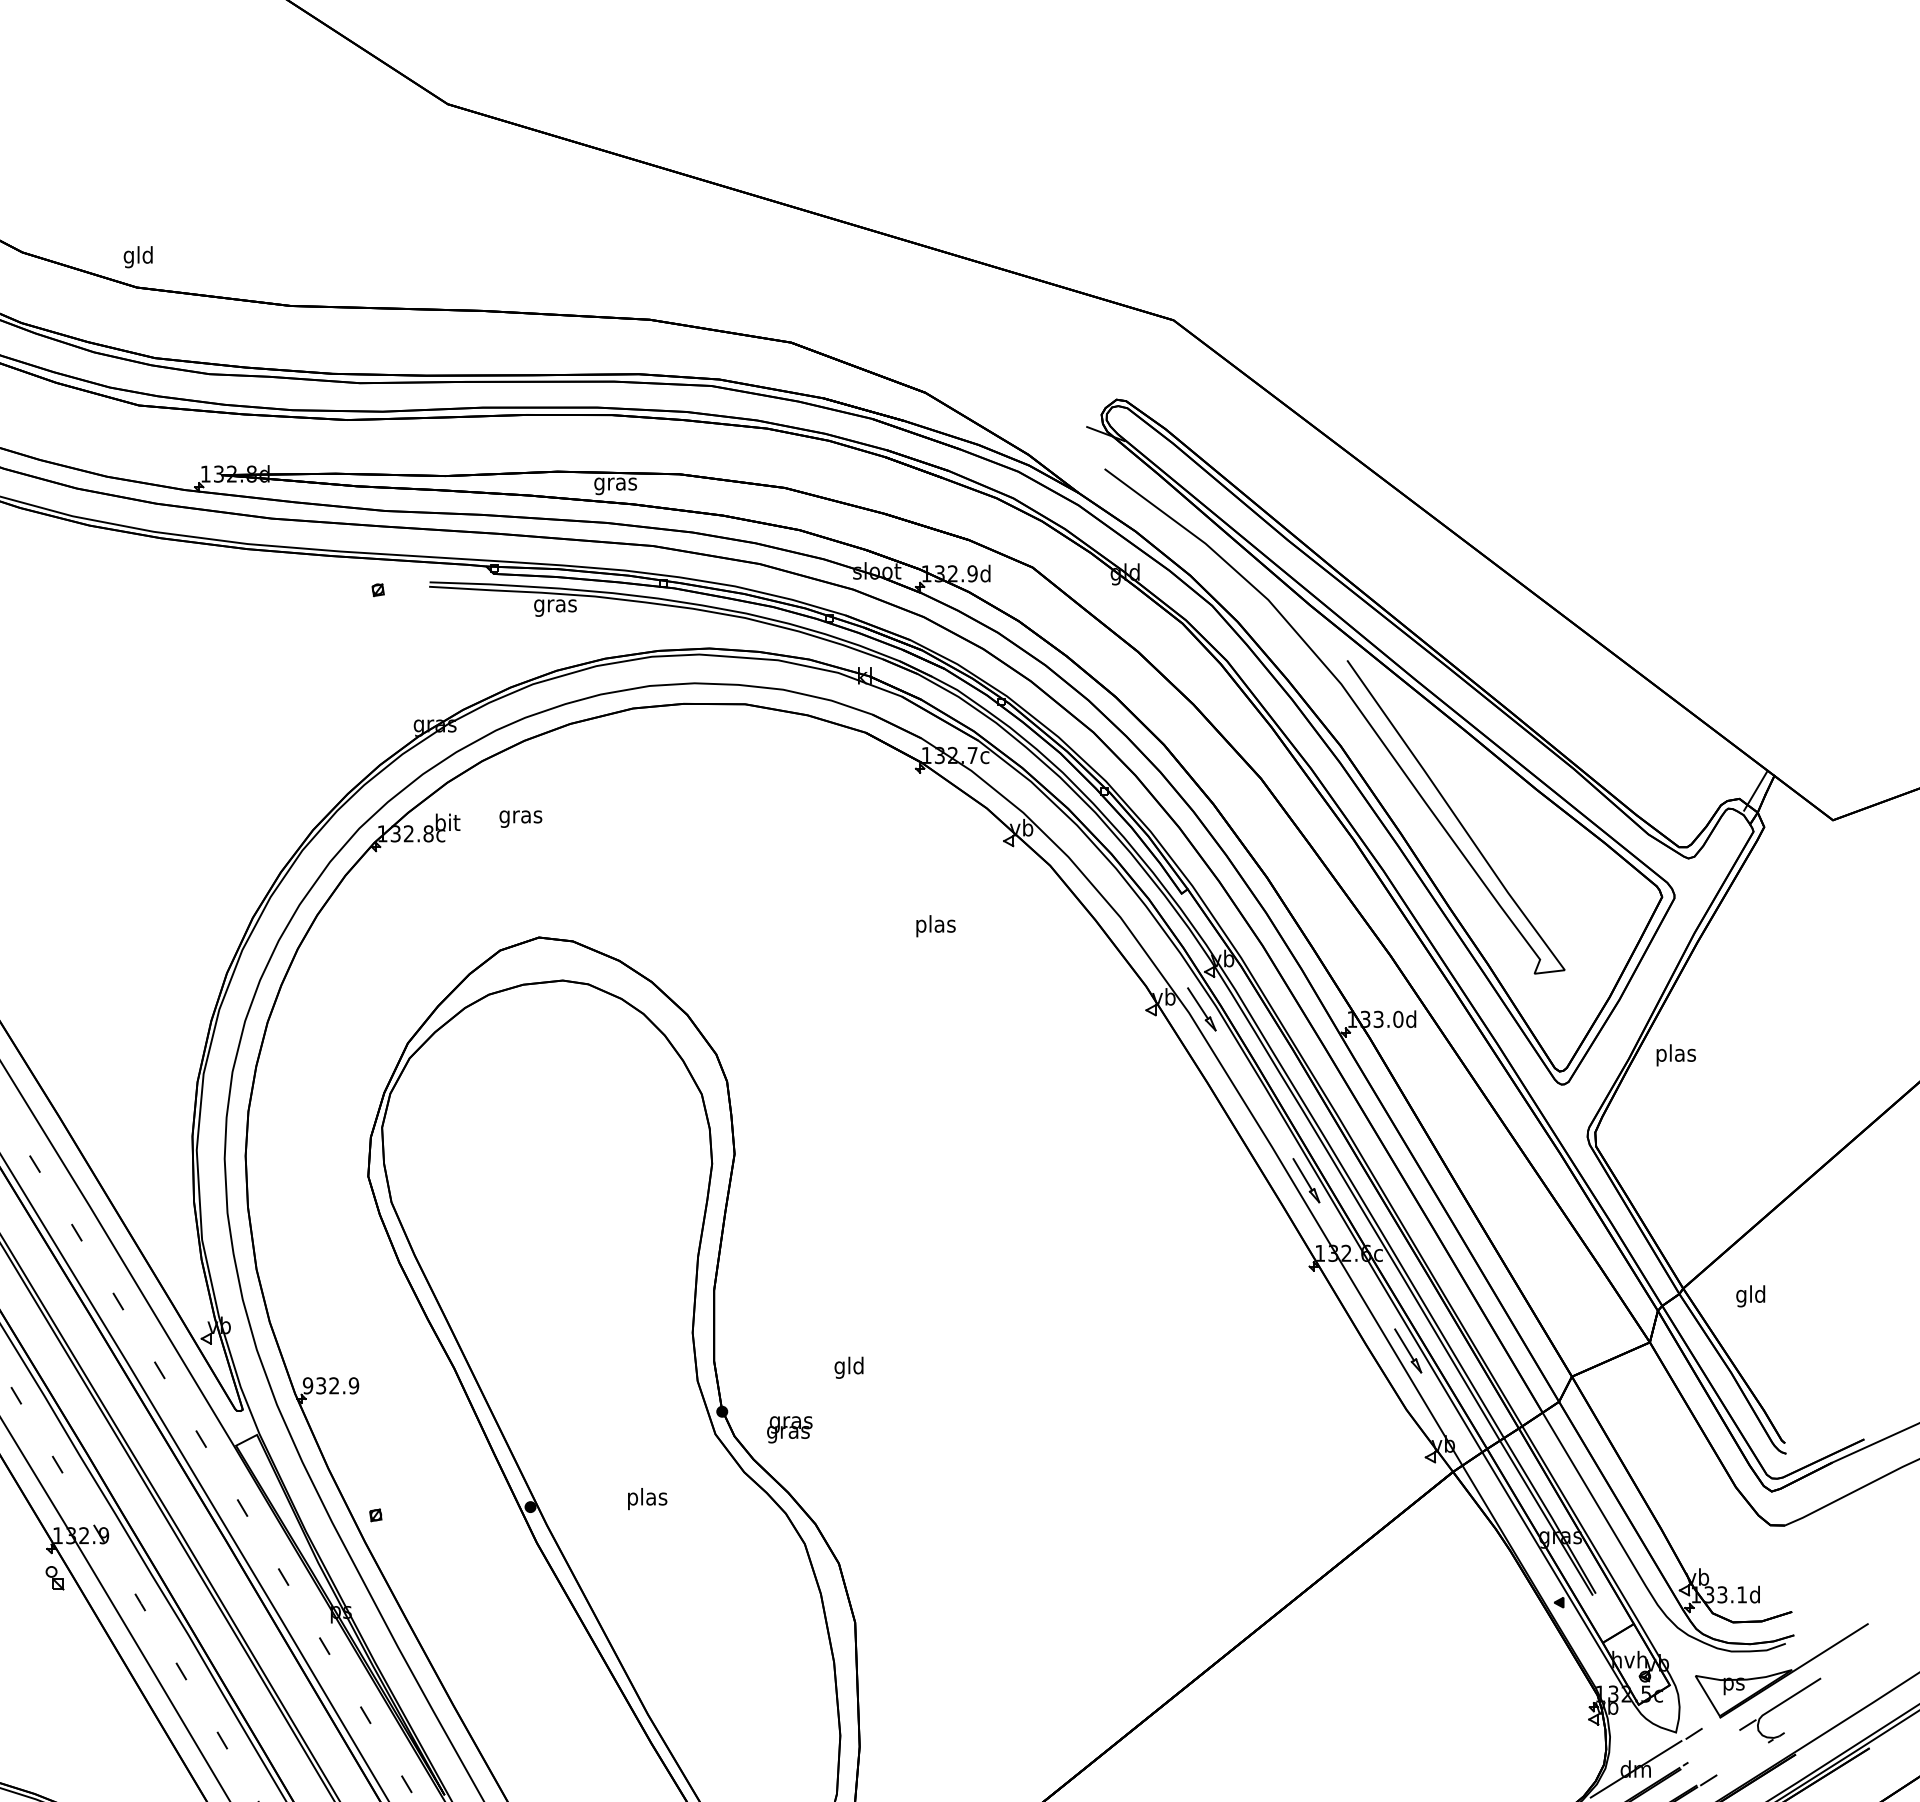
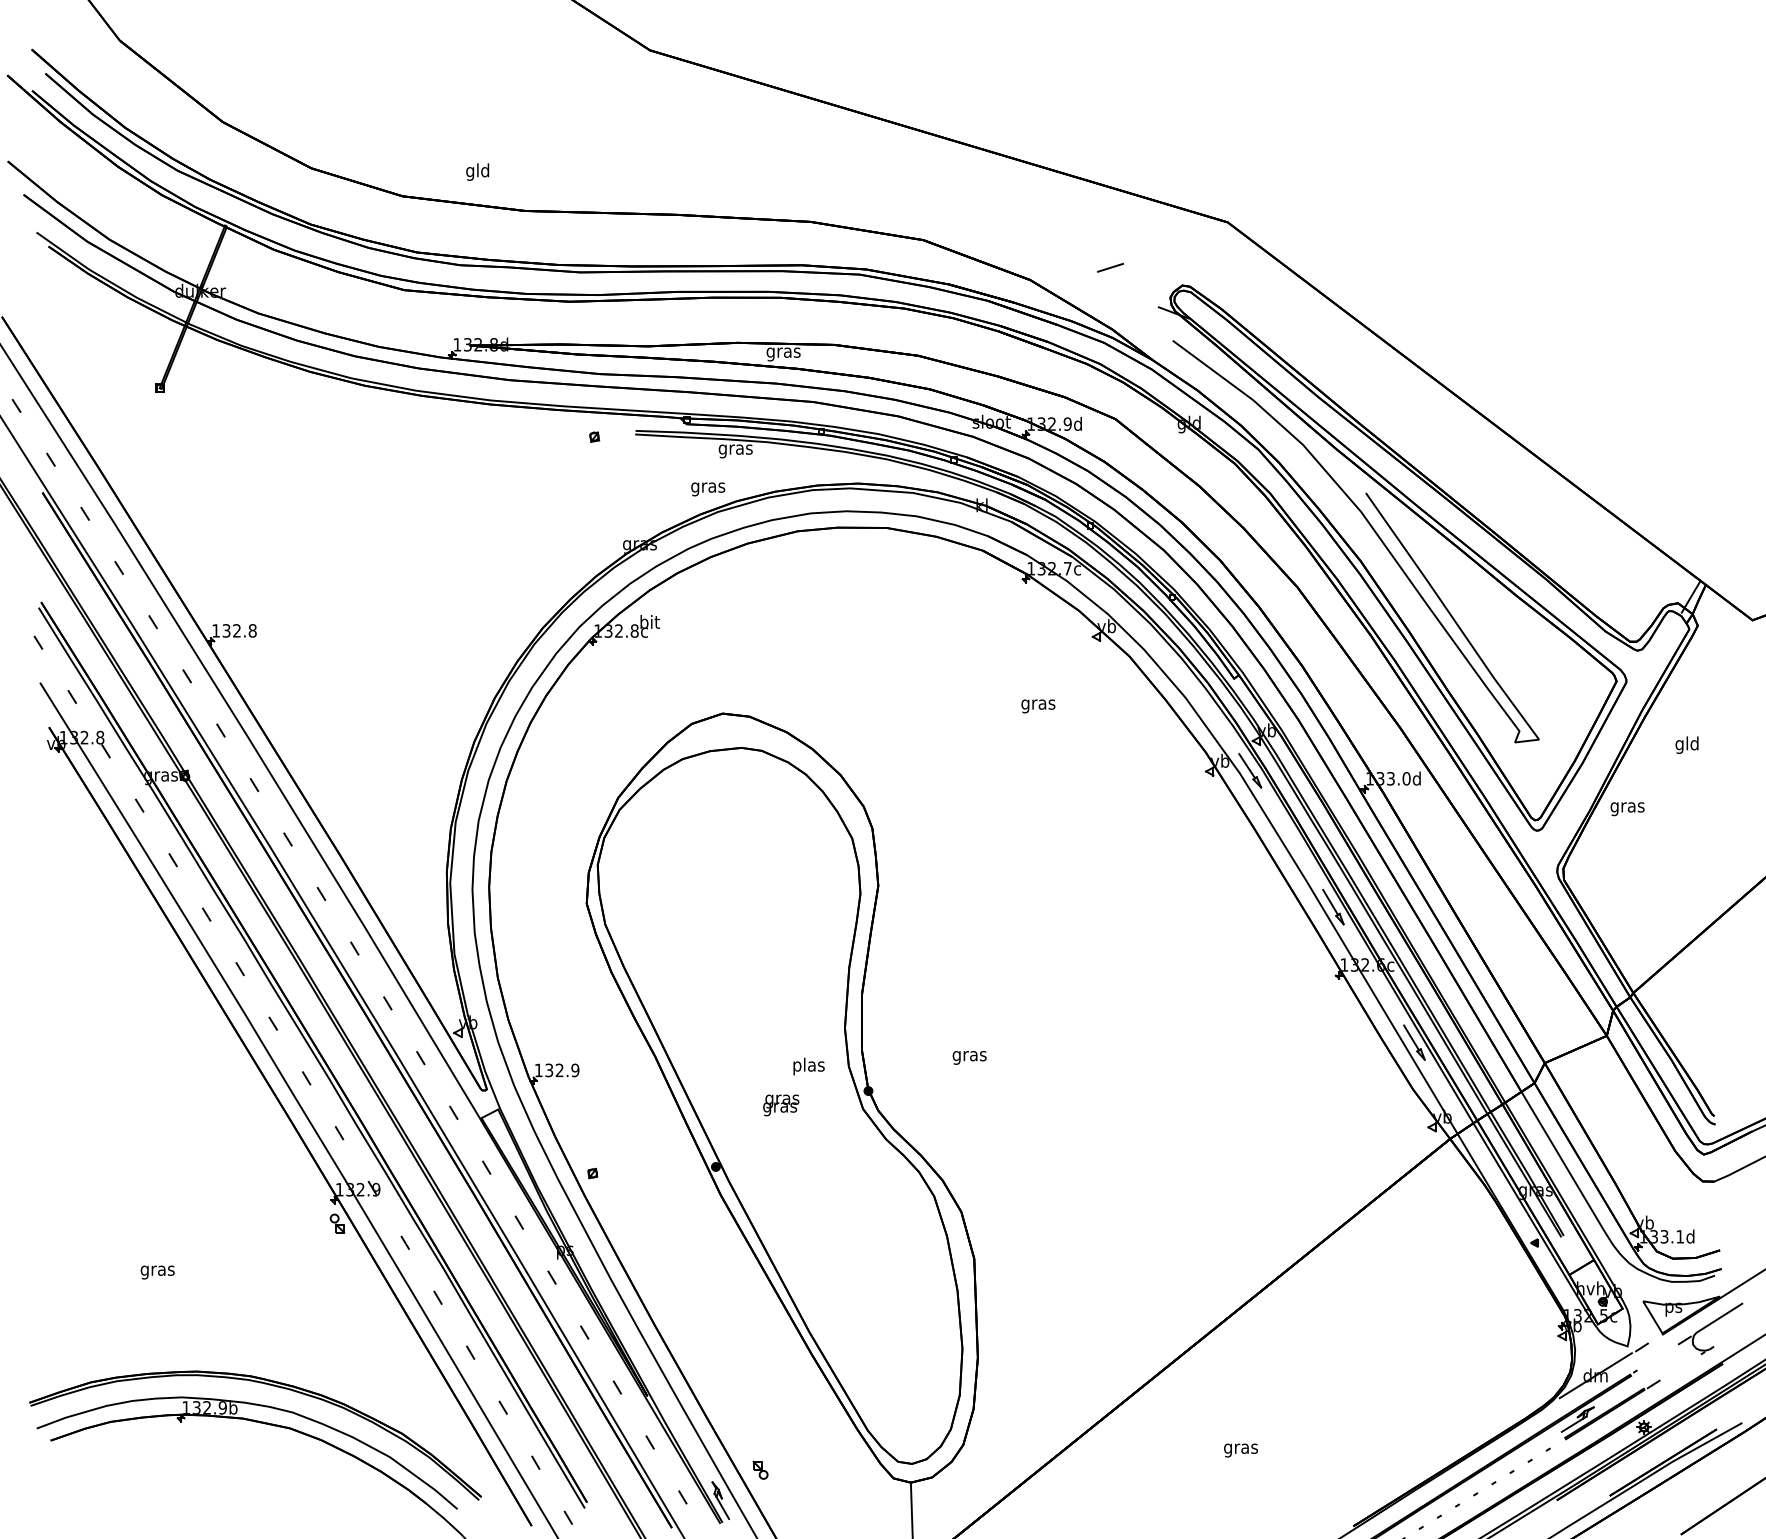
text: (138, 256) -> (477, 171), moved
line: (1026, 377) -> (1110, 267), added
text: (521, 819) -> (708, 489), moved
text: (935, 926) -> (1038, 704), plas -> gras
text: (1675, 1055) -> (1627, 807), plas -> gras
text: (1750, 1295) -> (1686, 744), moved
text: (849, 1367) -> (969, 1055), gld -> gras
text: (307, 1385) -> (538, 1070), 932.9 -> 132.9
text: (790, 1429) -> (781, 1105), moved
text: (646, 1498) -> (808, 1066), moved

